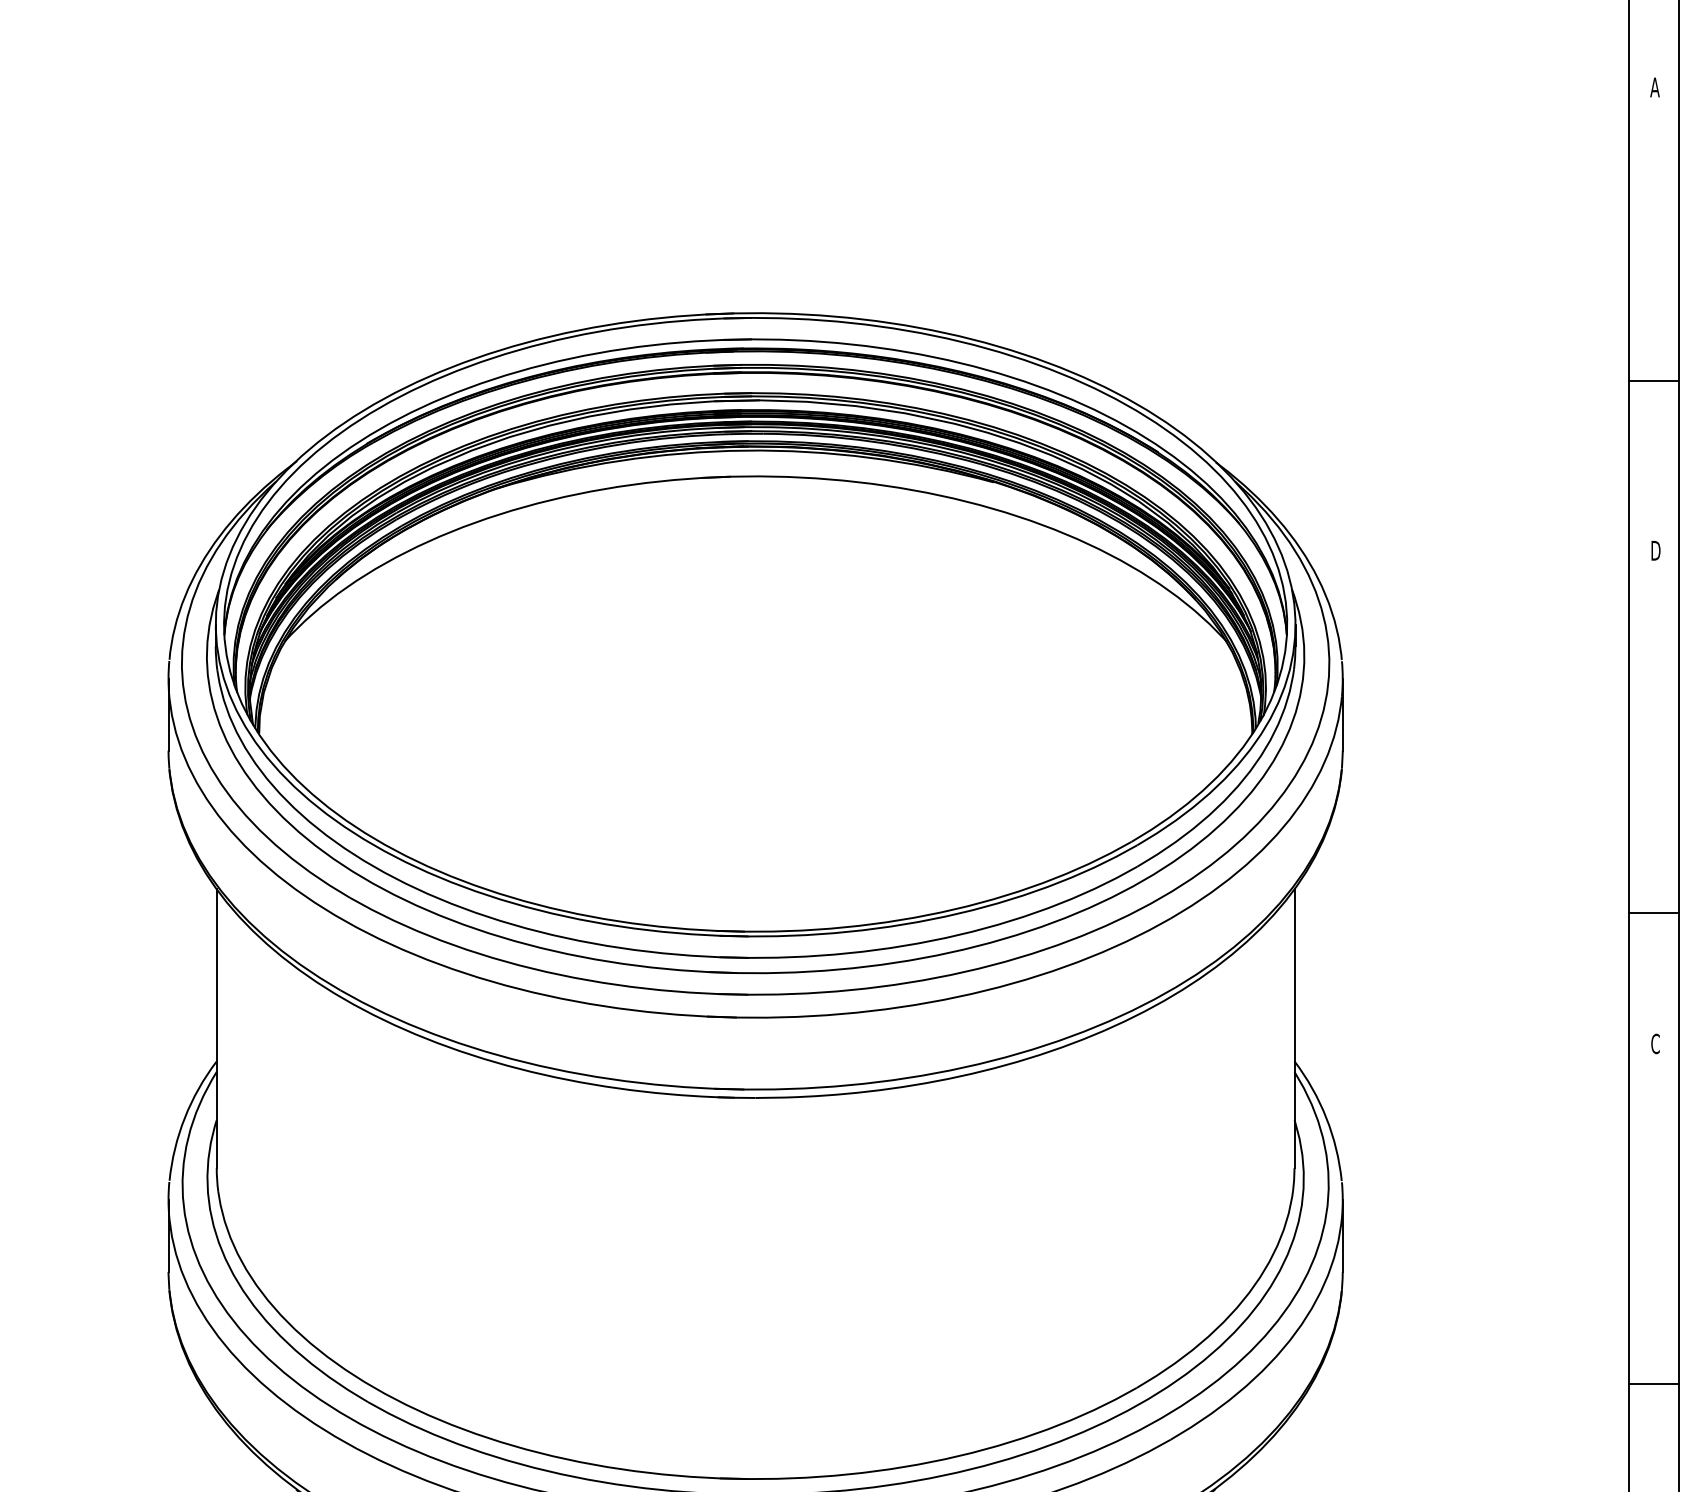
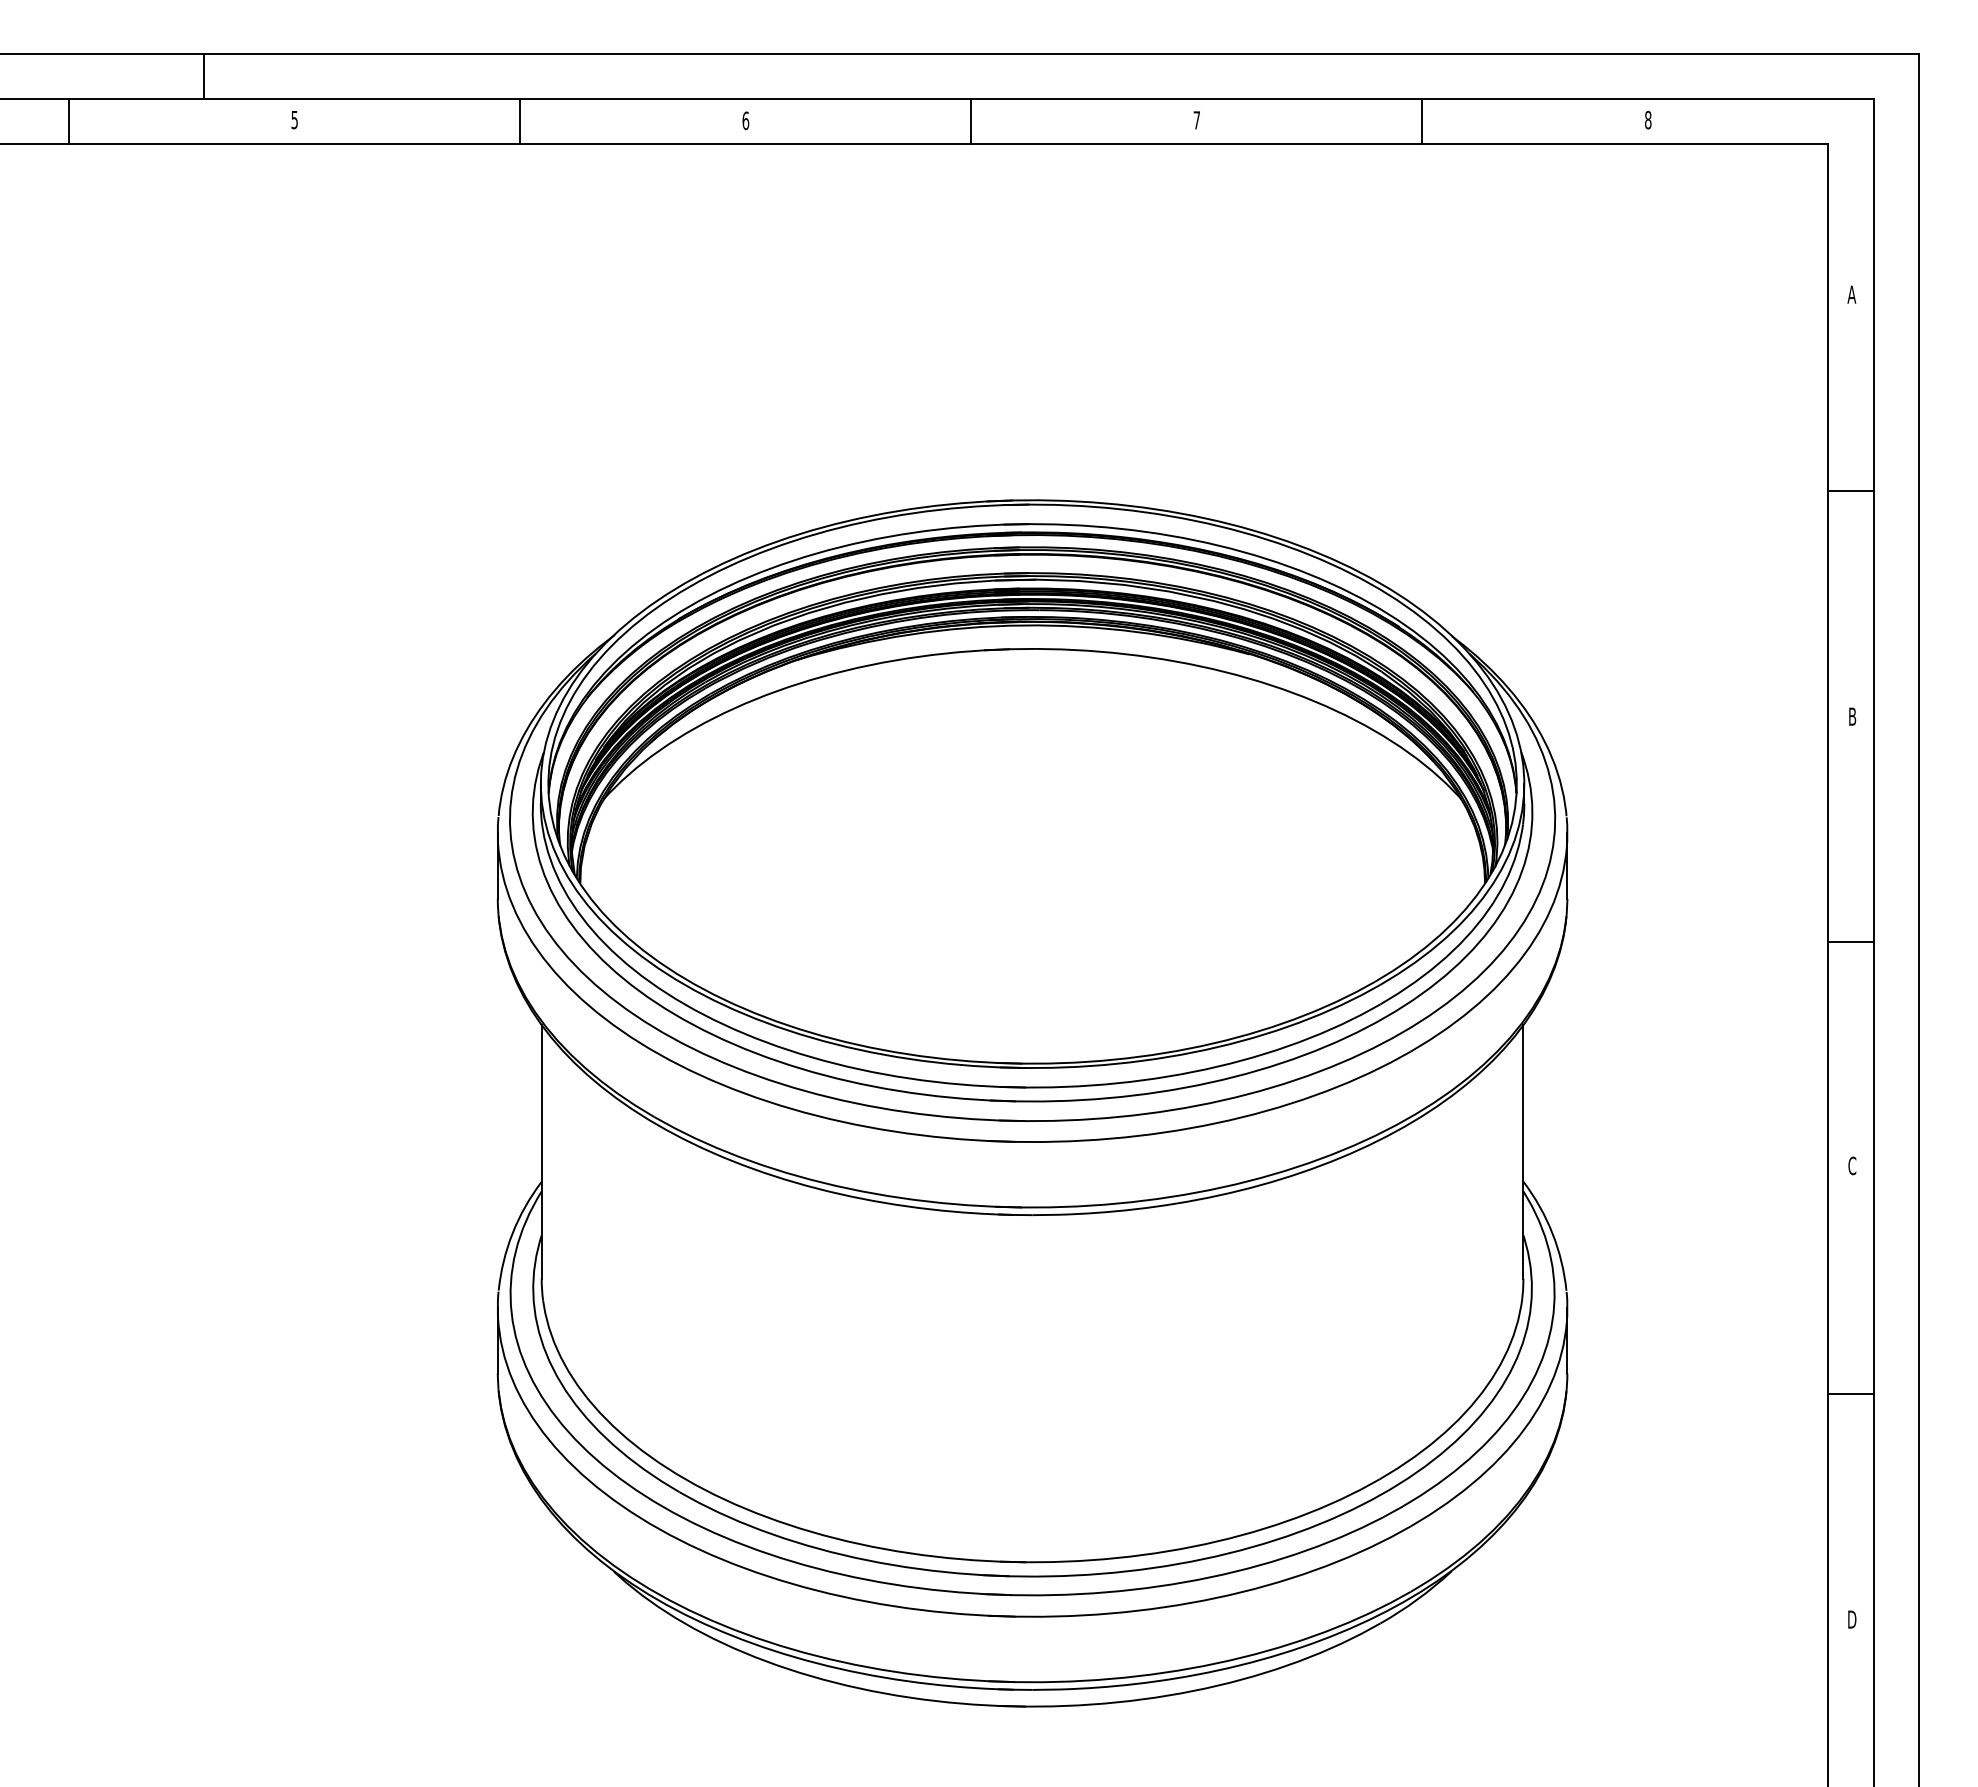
line: (1653, 381) -> (1850, 491), moved
text: (1655, 550) -> (1852, 716), D -> B
line: (1653, 912) -> (1850, 942), moved
line: (1653, 1383) -> (1850, 1393), moved

